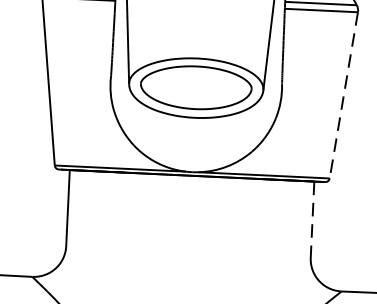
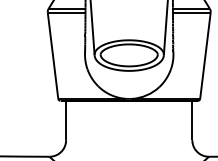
line: (343, 96) -> (205, 56), dashed -> solid
line: (312, 219) -> (192, 120), dashed -> solid

